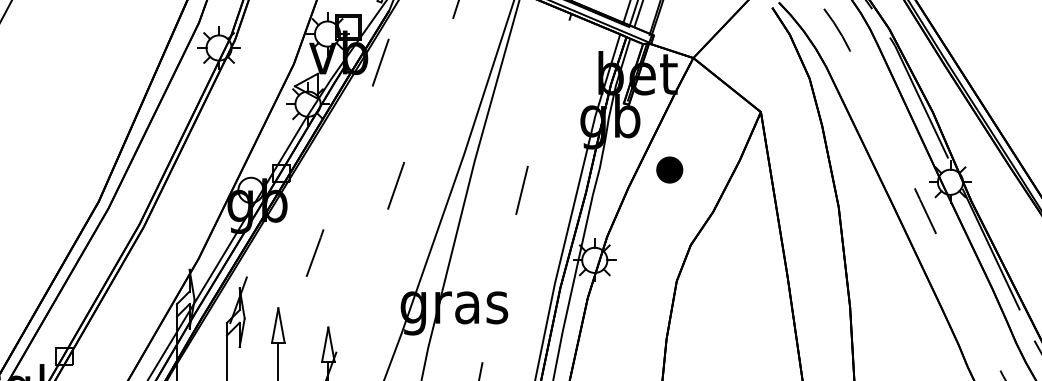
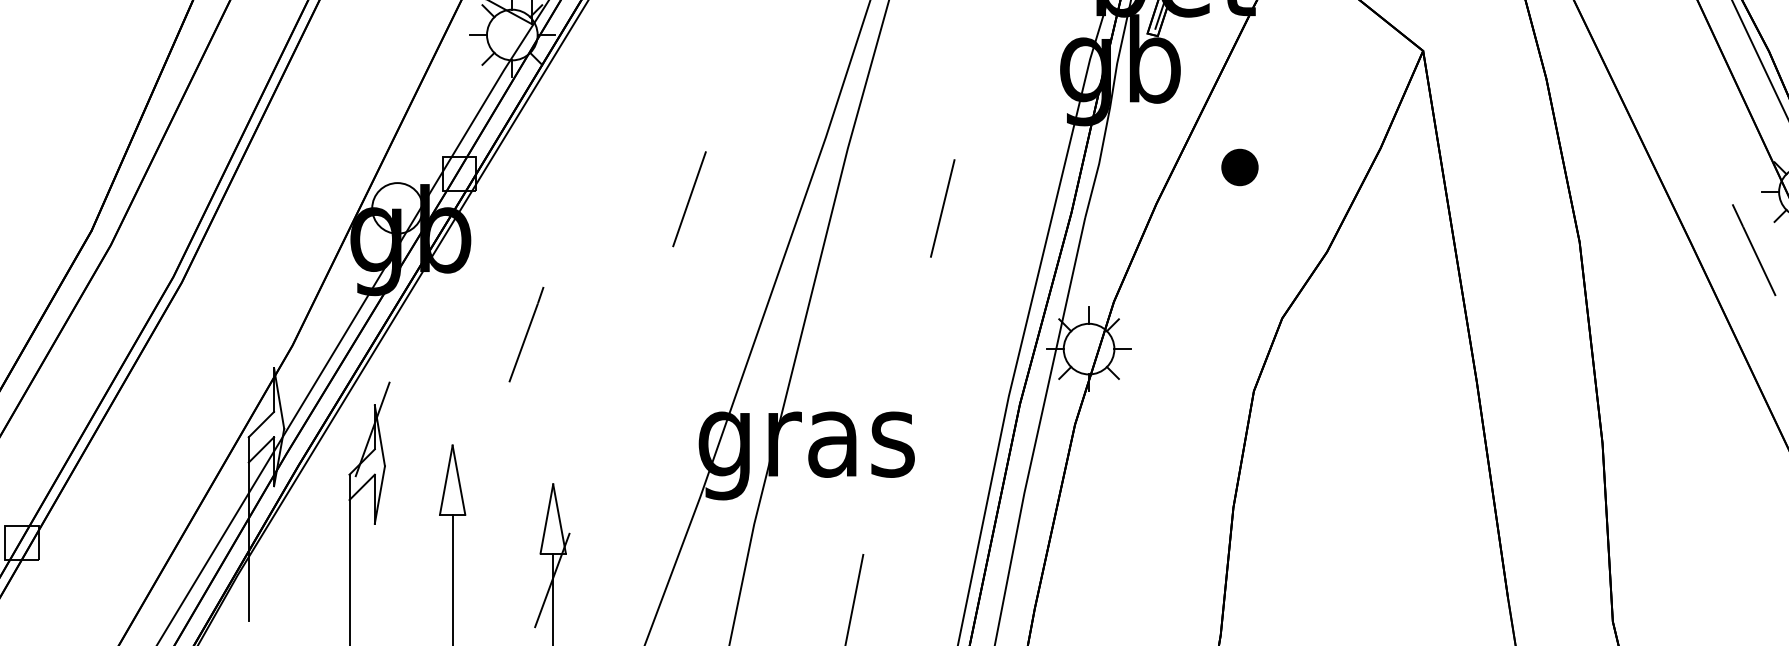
part: (669, 169) -> (1239, 166), size x0.7

